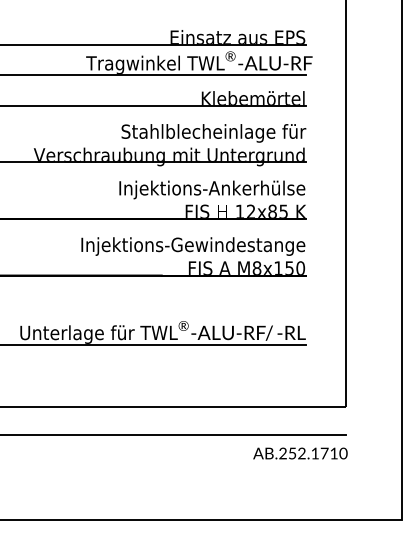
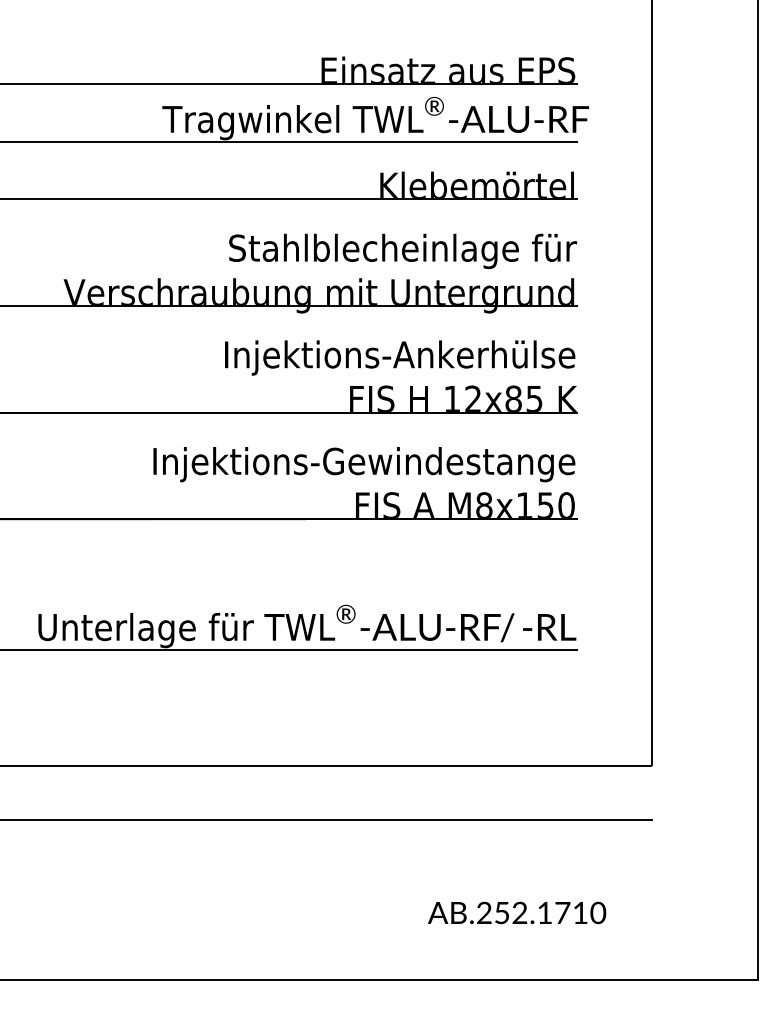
text: (300, 453) -> (517, 912), moved

